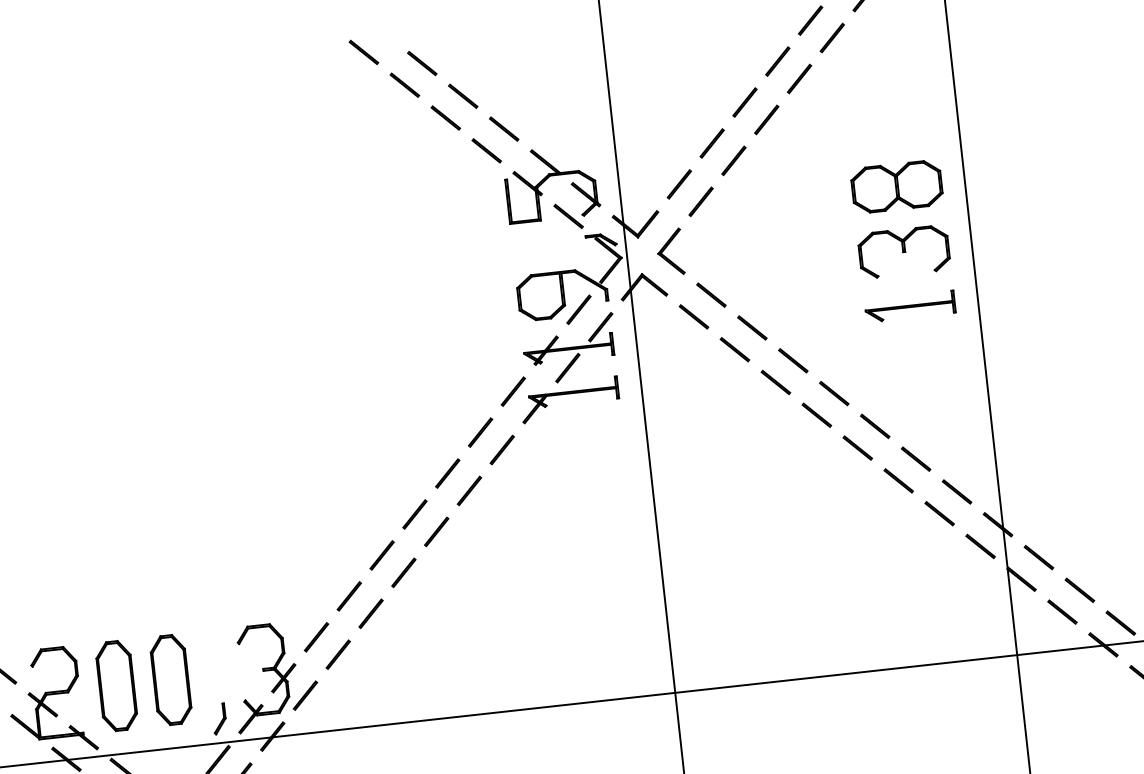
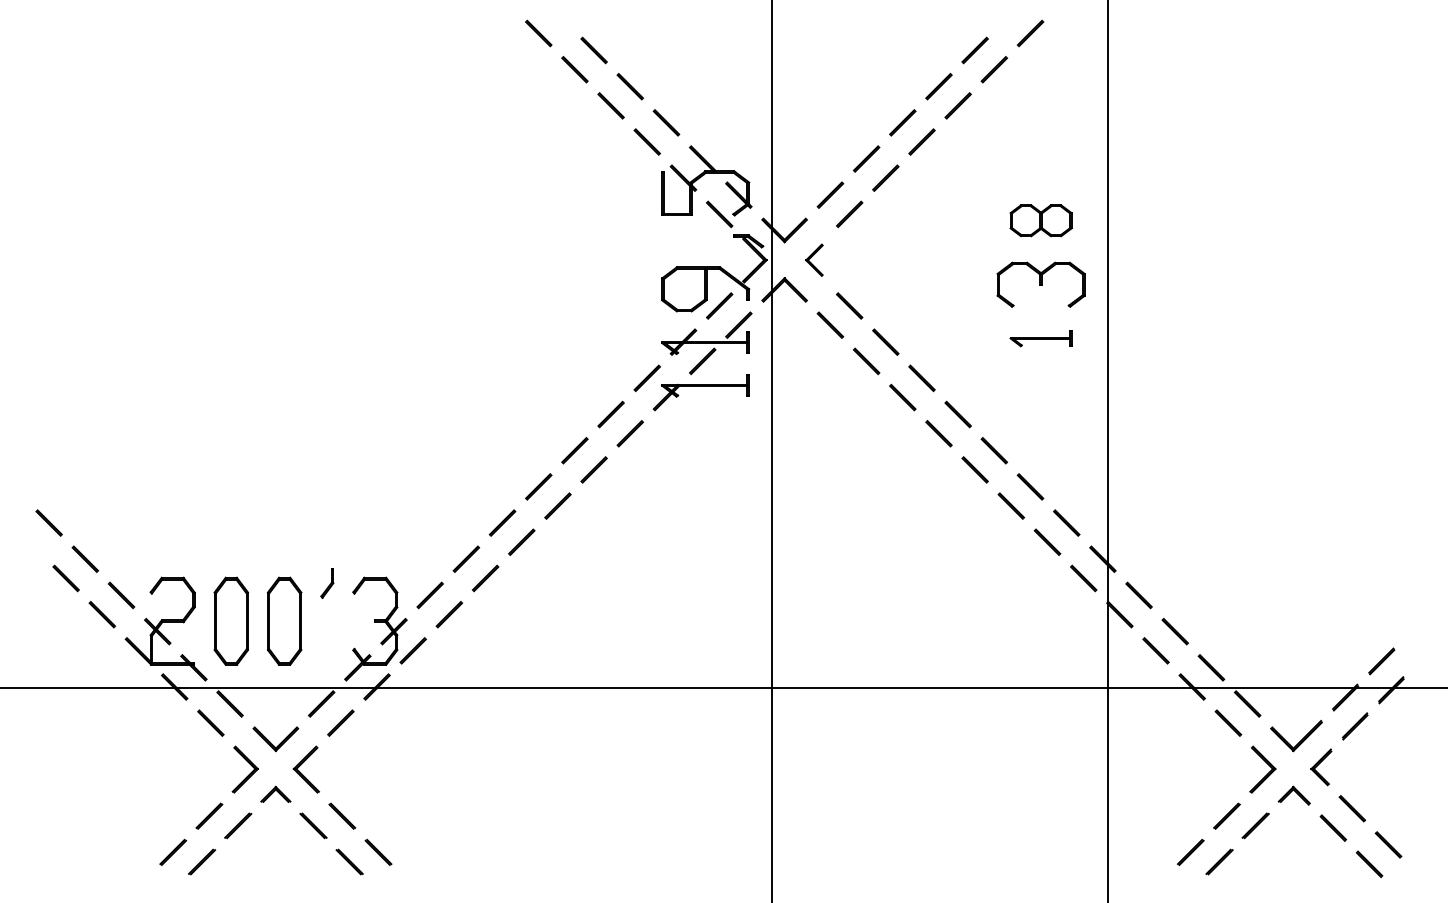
part: (896, 186) -> (1040, 220), size x0.7
part: (670, 252) -> (814, 260), size x0.7
part: (909, 306) -> (1040, 338), size x0.7
part: (219, 719) -> (327, 583), moved

